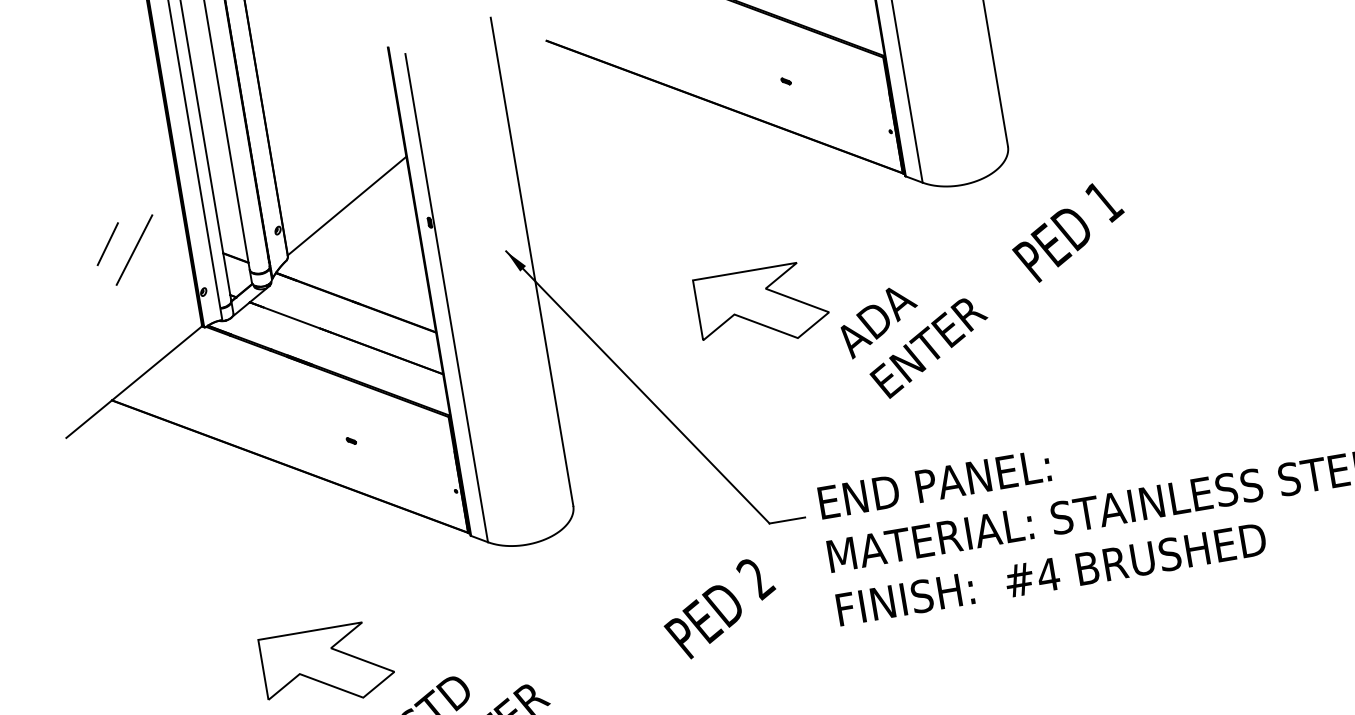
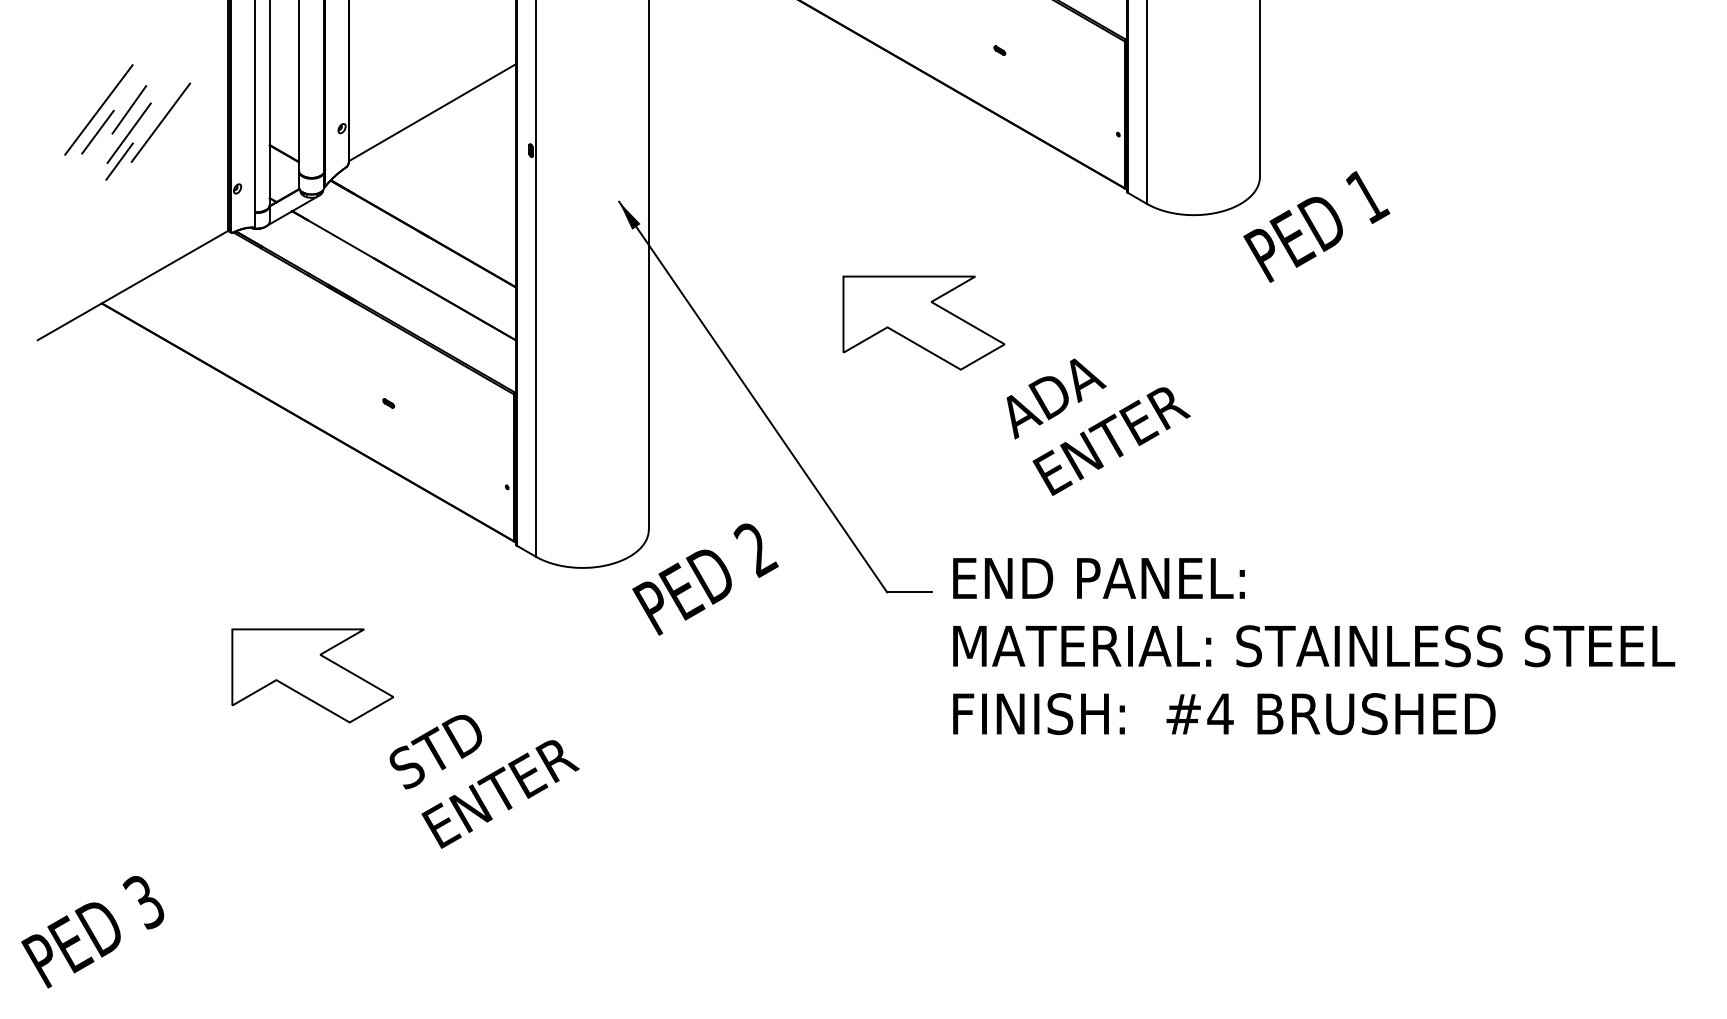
text: (1068, 232) -> (1316, 226), moved
line: (83, 248) -> (98, 109), added
line: (110, 262) -> (128, 133), added
line: (85, 265) -> (97, 131), added
line: (107, 286) -> (119, 161), added
text: (916, 338) -> (1098, 426), moved
text: (720, 608) -> (705, 579), moved

